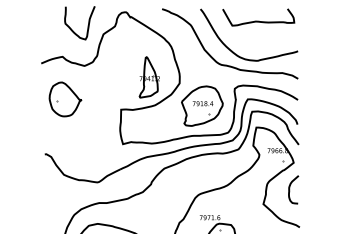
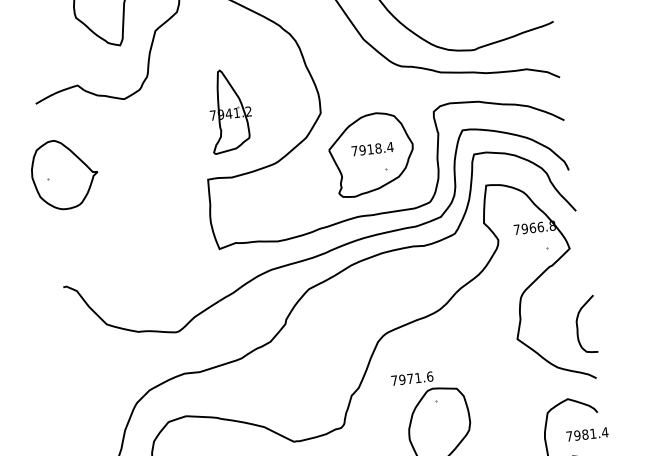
part: (148, 77) -> (227, 111), moved
part: (65, 99) -> (64, 174), moved
curve: (290, 189) -> (579, 324), moved

